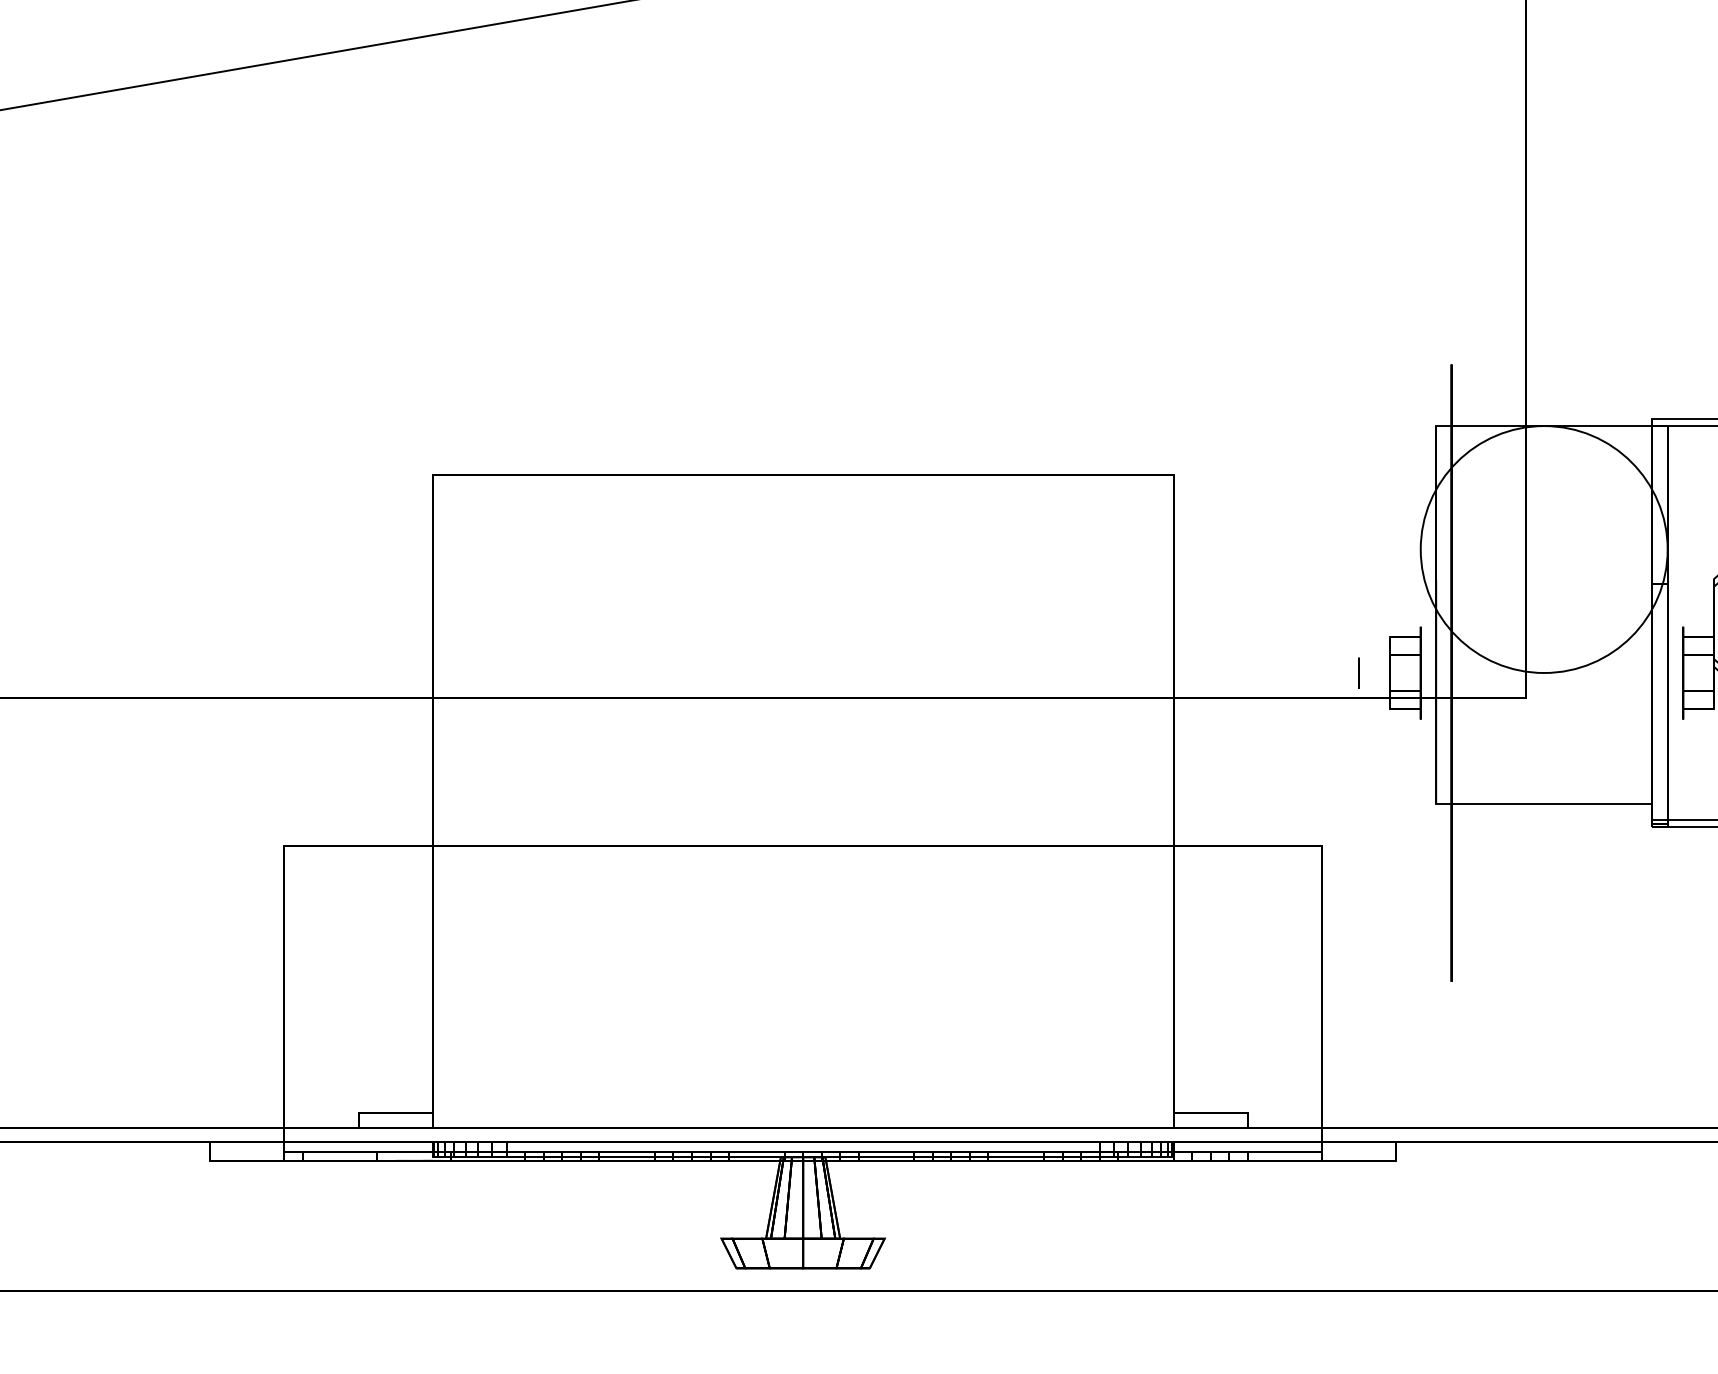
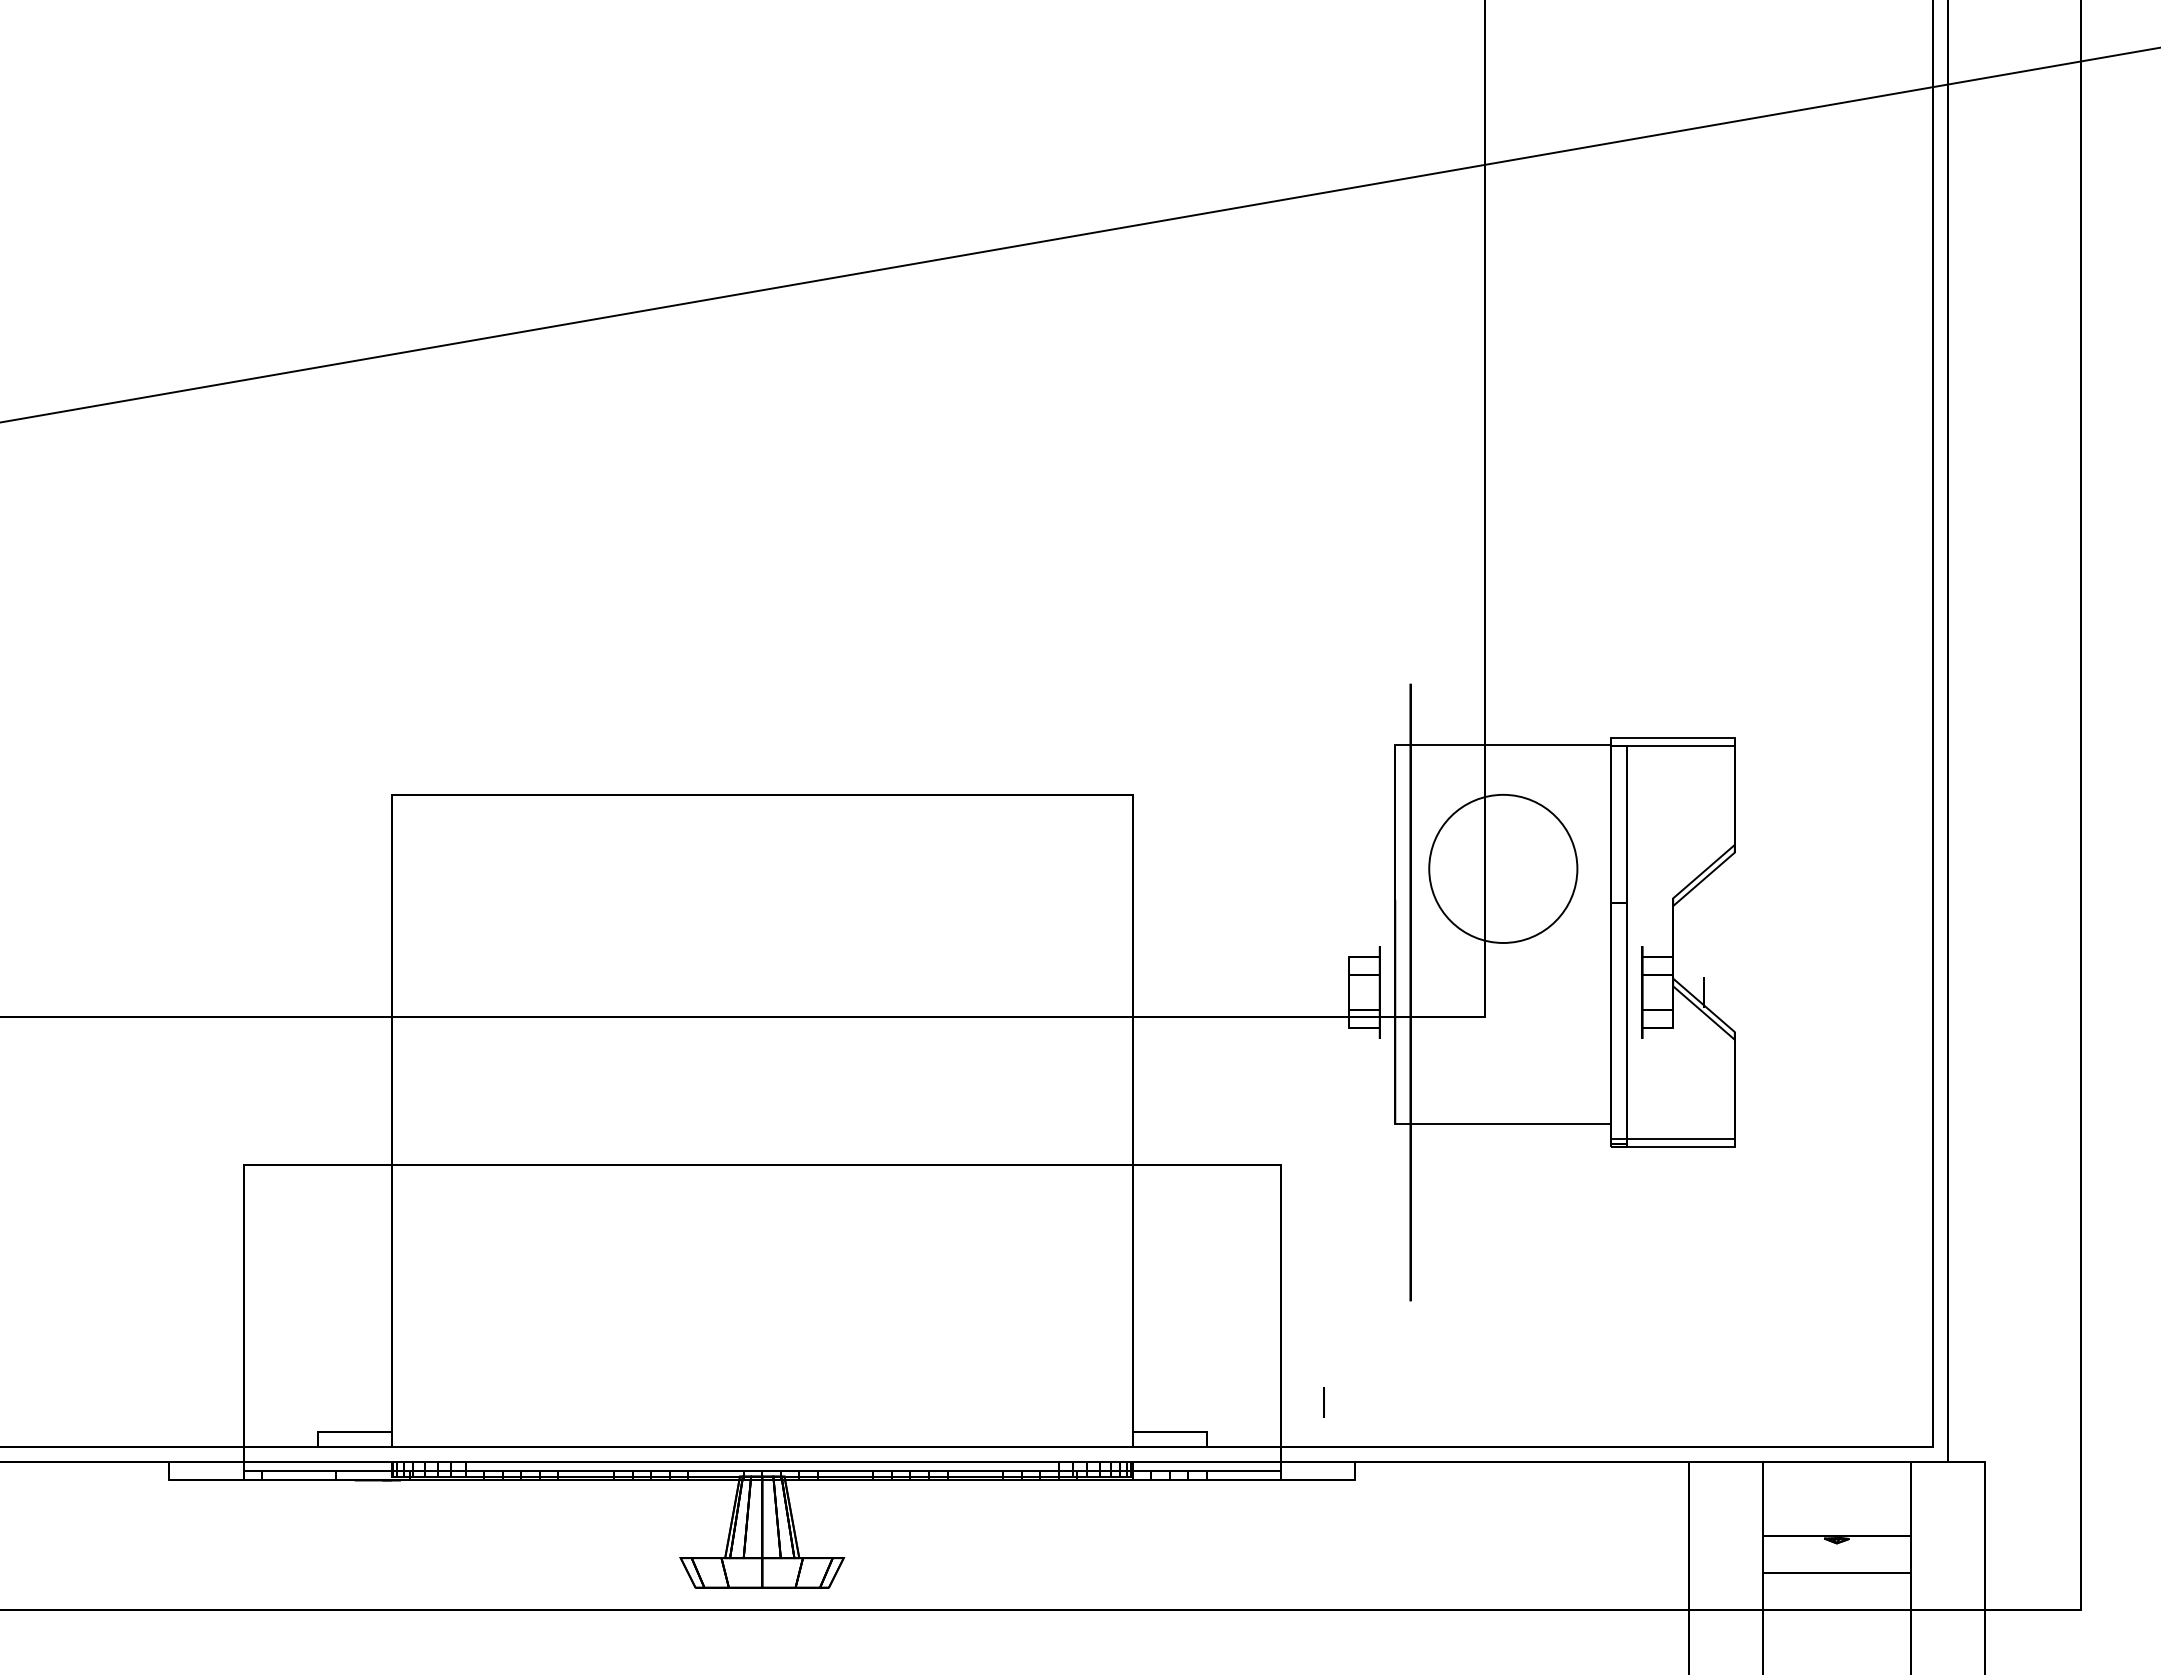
circle: (1543, 549) -> (1502, 868), size x0.6
circle: (1358, 673) -> (1323, 1402), moved

